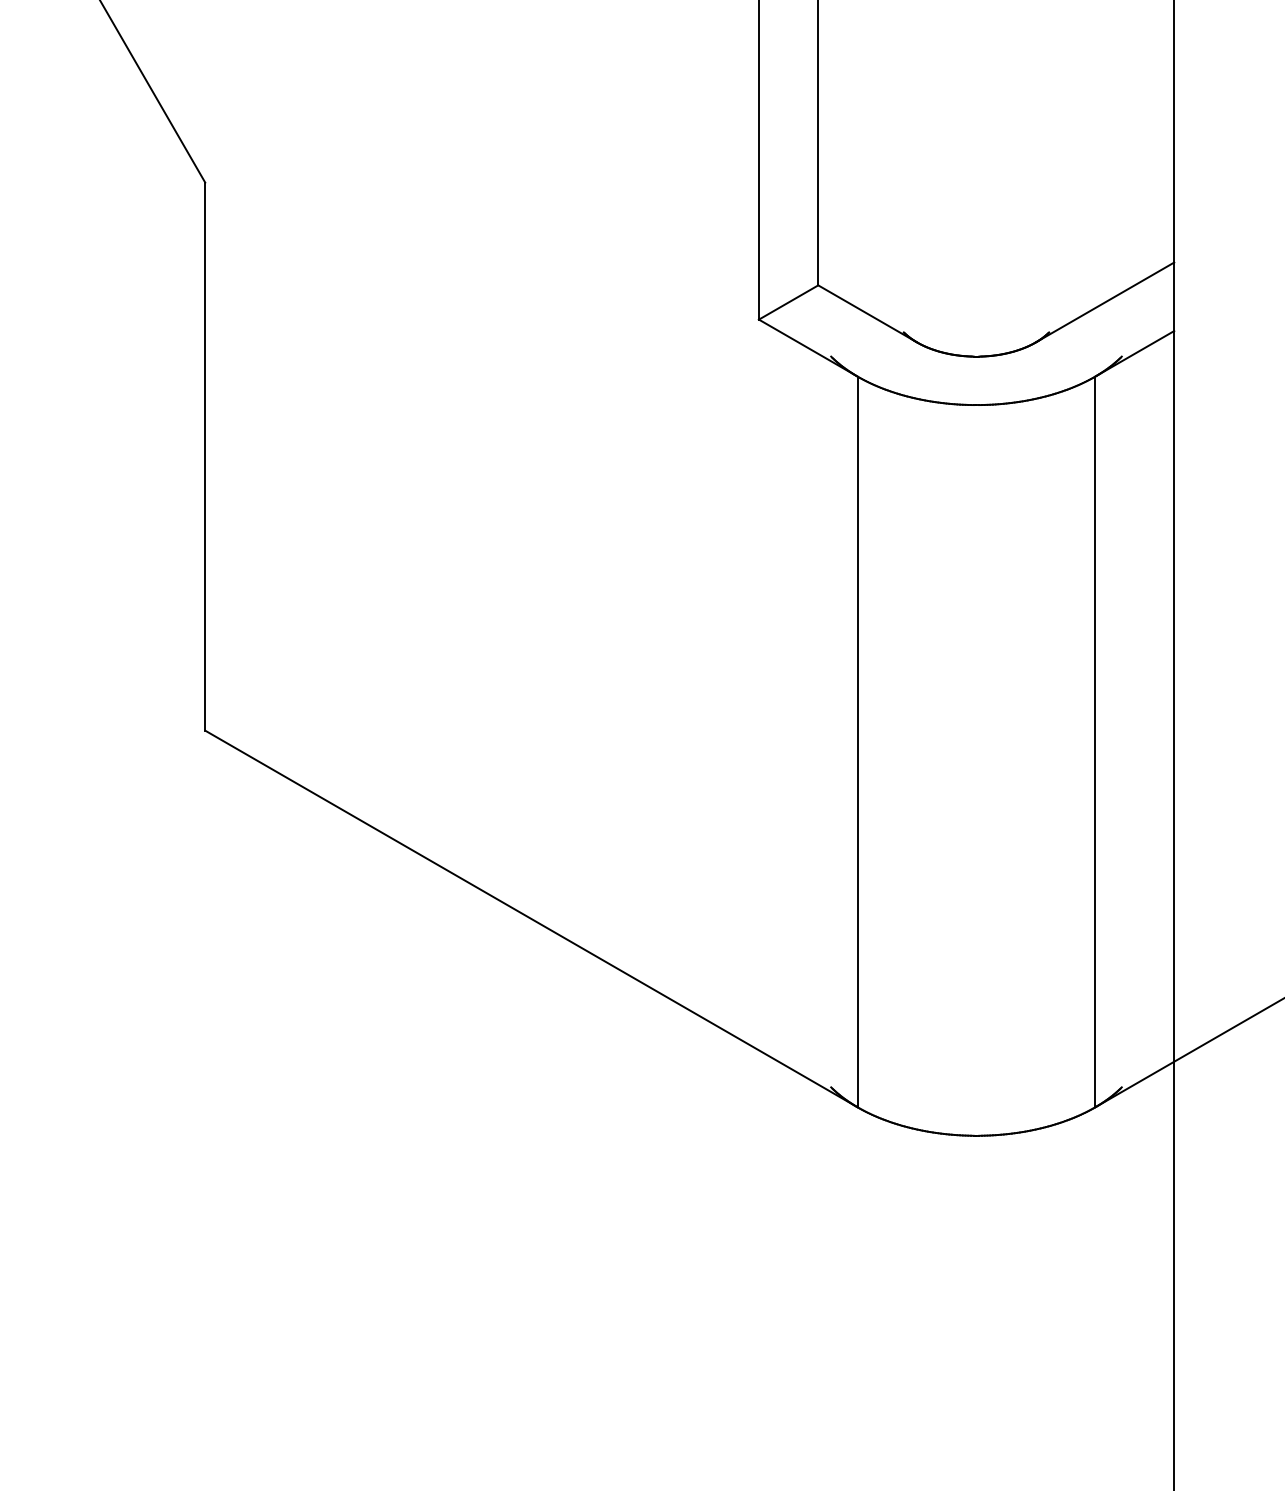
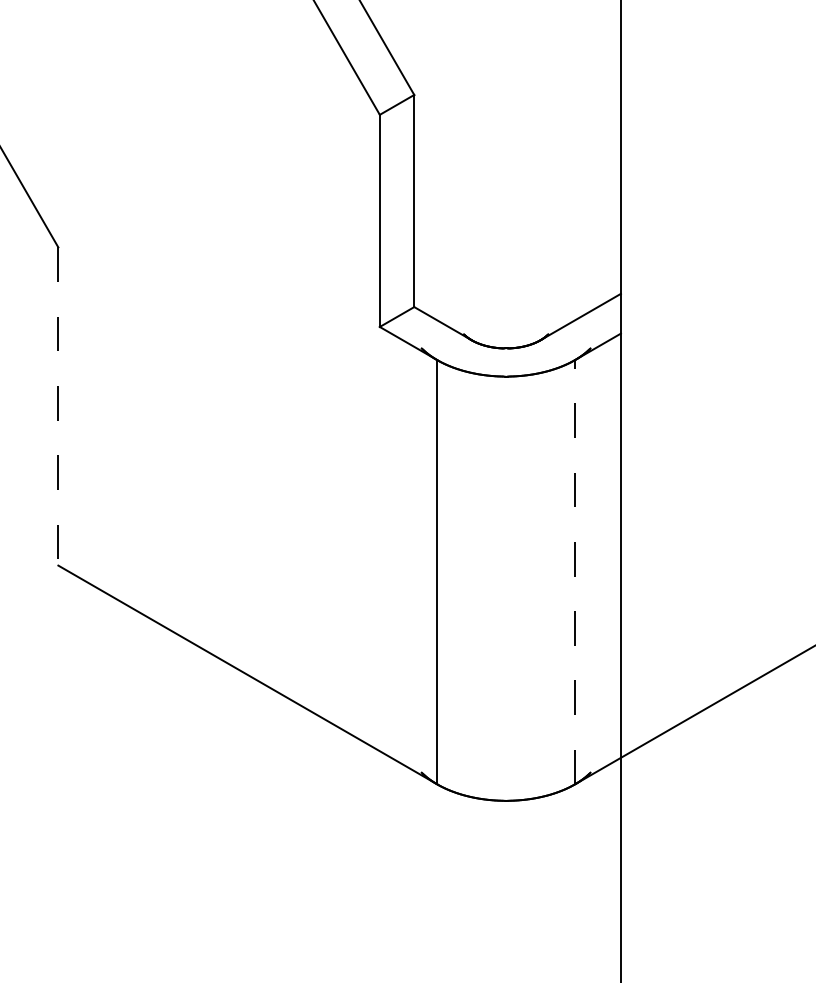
line: (205, 458) -> (58, 407), solid -> dashed
line: (1095, 740) -> (575, 571), solid -> dashed

